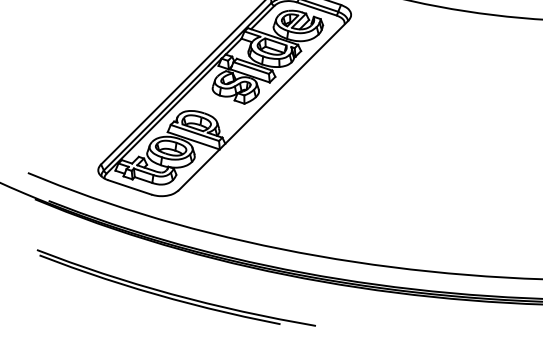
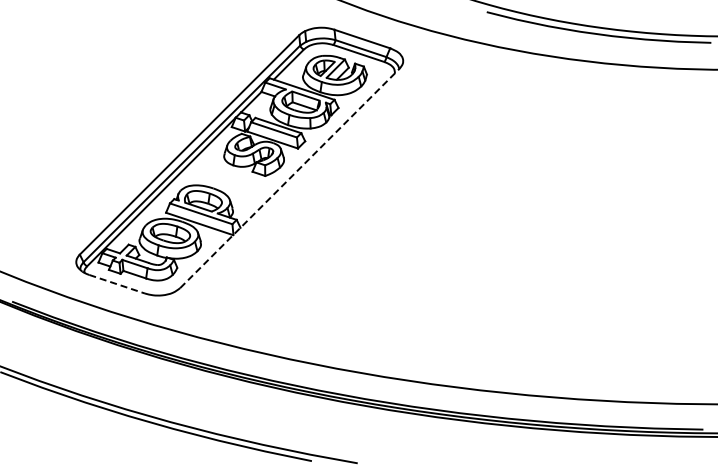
line: (263, 105) -> (290, 178), solid -> dashed
line: (130, 187) -> (117, 284), solid -> dashed

